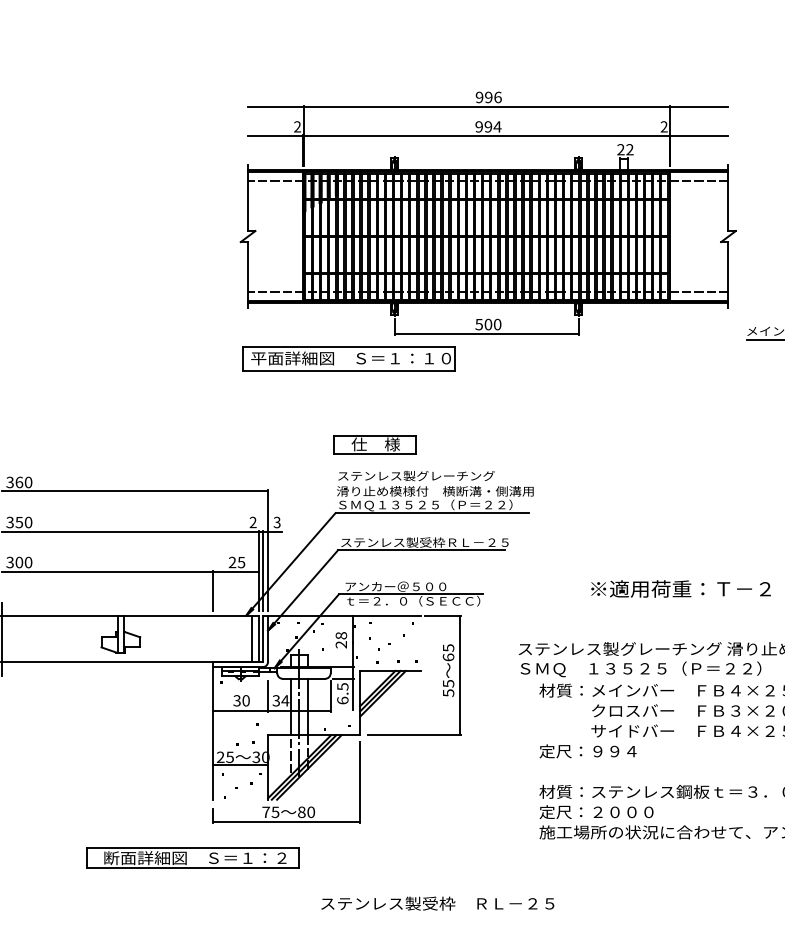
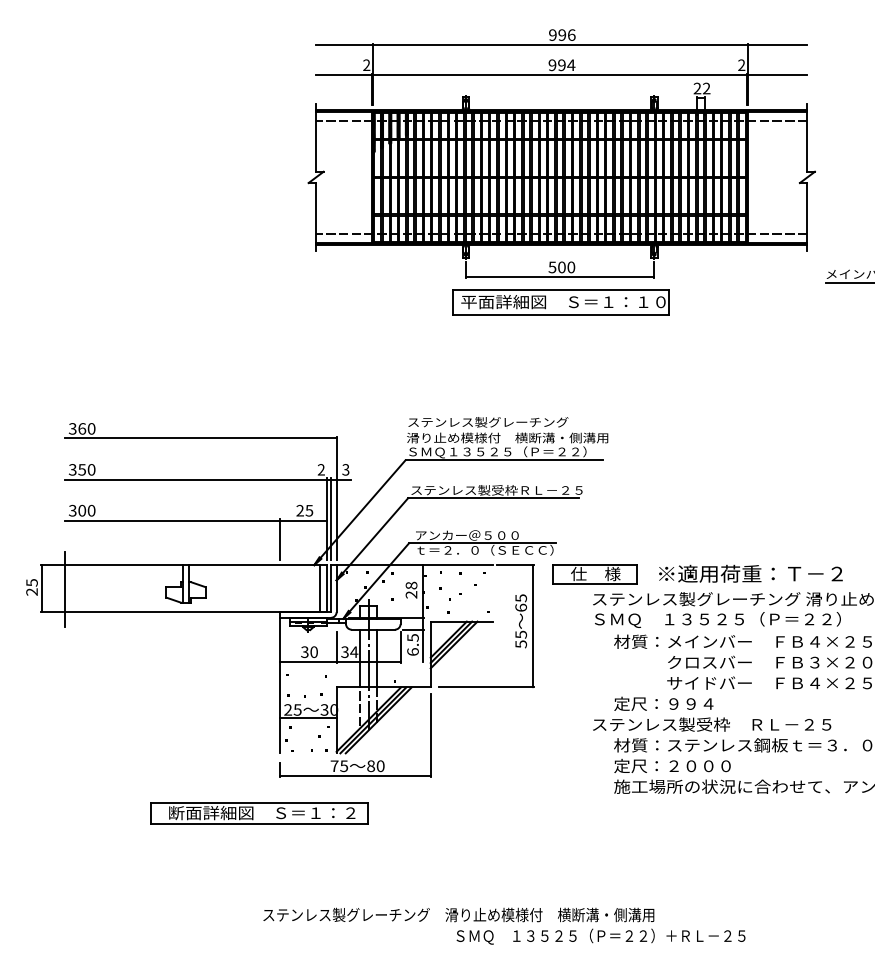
part: (348, 358) -> (560, 302), moved
part: (374, 444) -> (594, 574), moved
text: (680, 588) -> (750, 573), moved
text: (438, 903) -> (712, 724), moved

